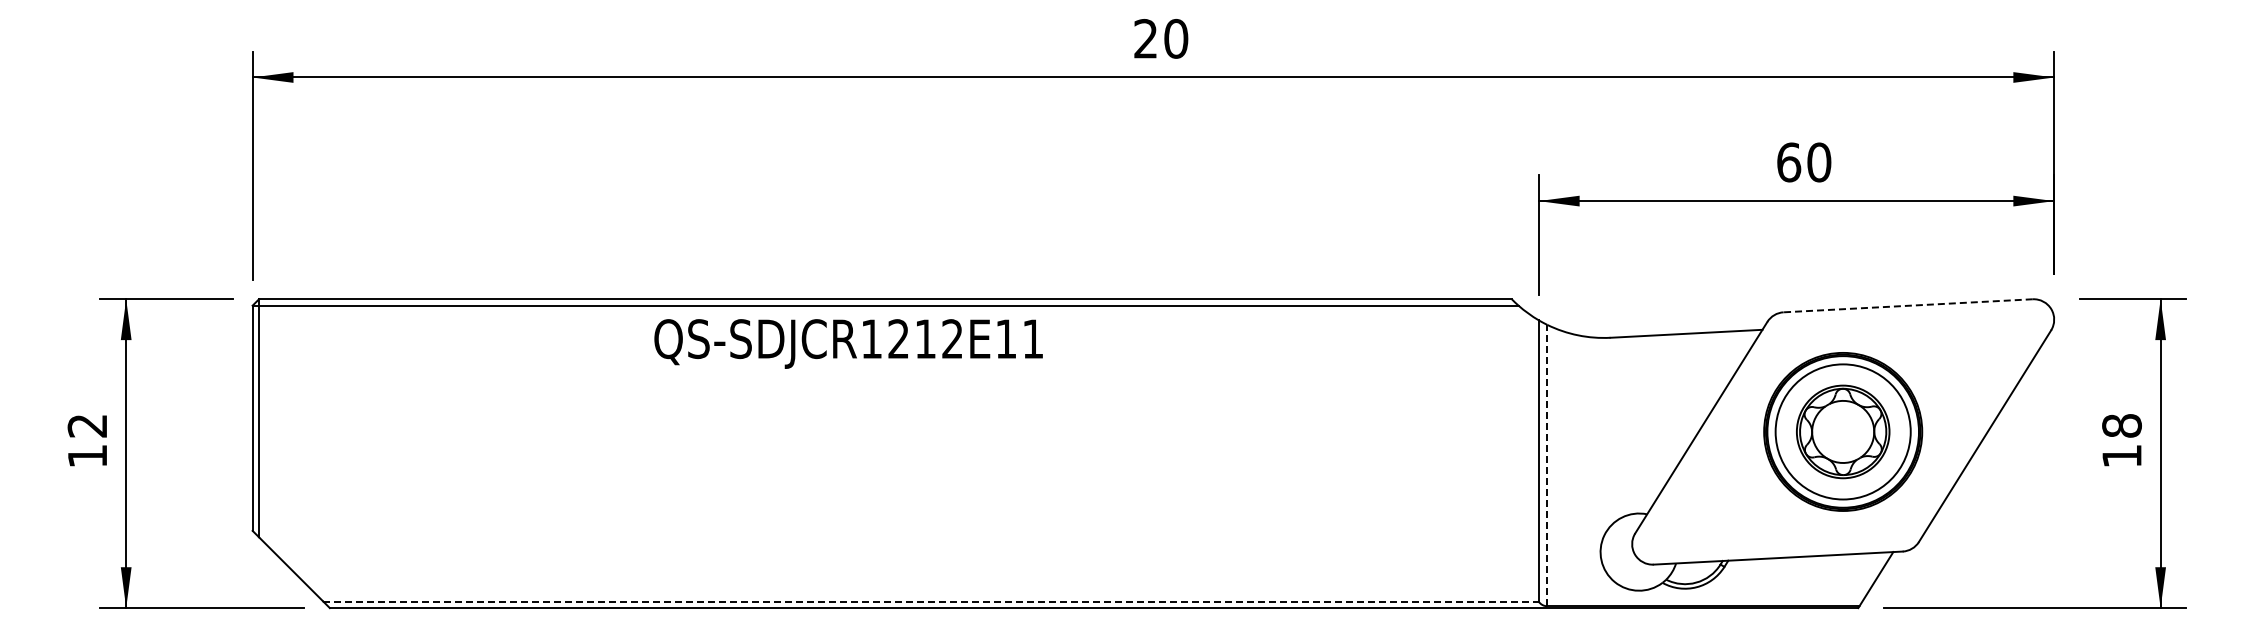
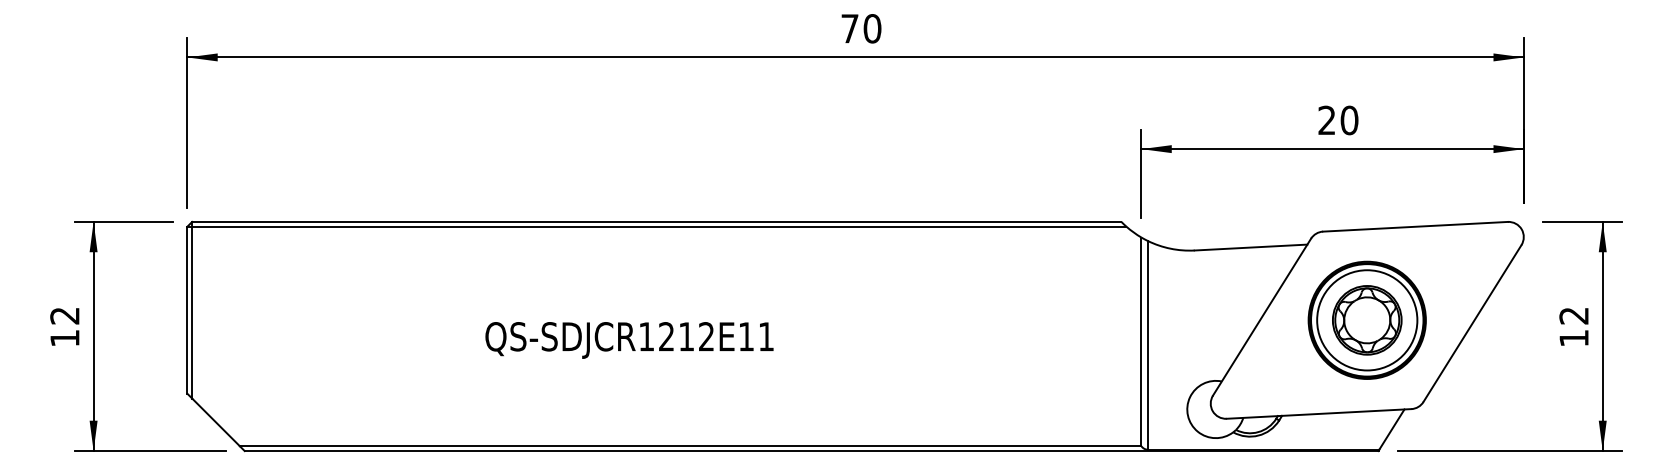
text: (1145, 38) -> (849, 28), 20 -> 70
text: (1789, 162) -> (1327, 120), 60 -> 20
line: (1908, 305) -> (1415, 226), dashed -> solid
text: (848, 343) -> (629, 340), moved
text: (2121, 425) -> (1573, 315), 18 -> 12
line: (1547, 465) -> (1147, 345), dashed -> solid
line: (931, 601) -> (690, 446), dashed -> solid

